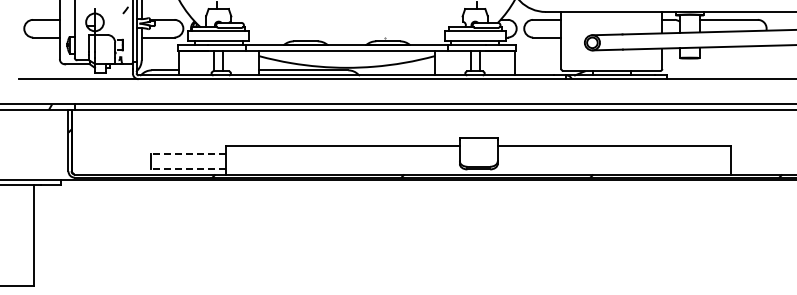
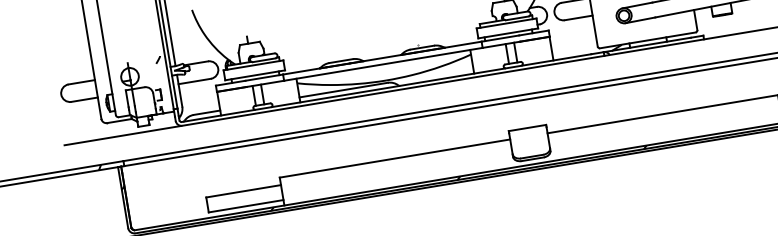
line: (188, 153) -> (243, 190), dashed -> solid
line: (188, 168) -> (246, 205), dashed -> solid

